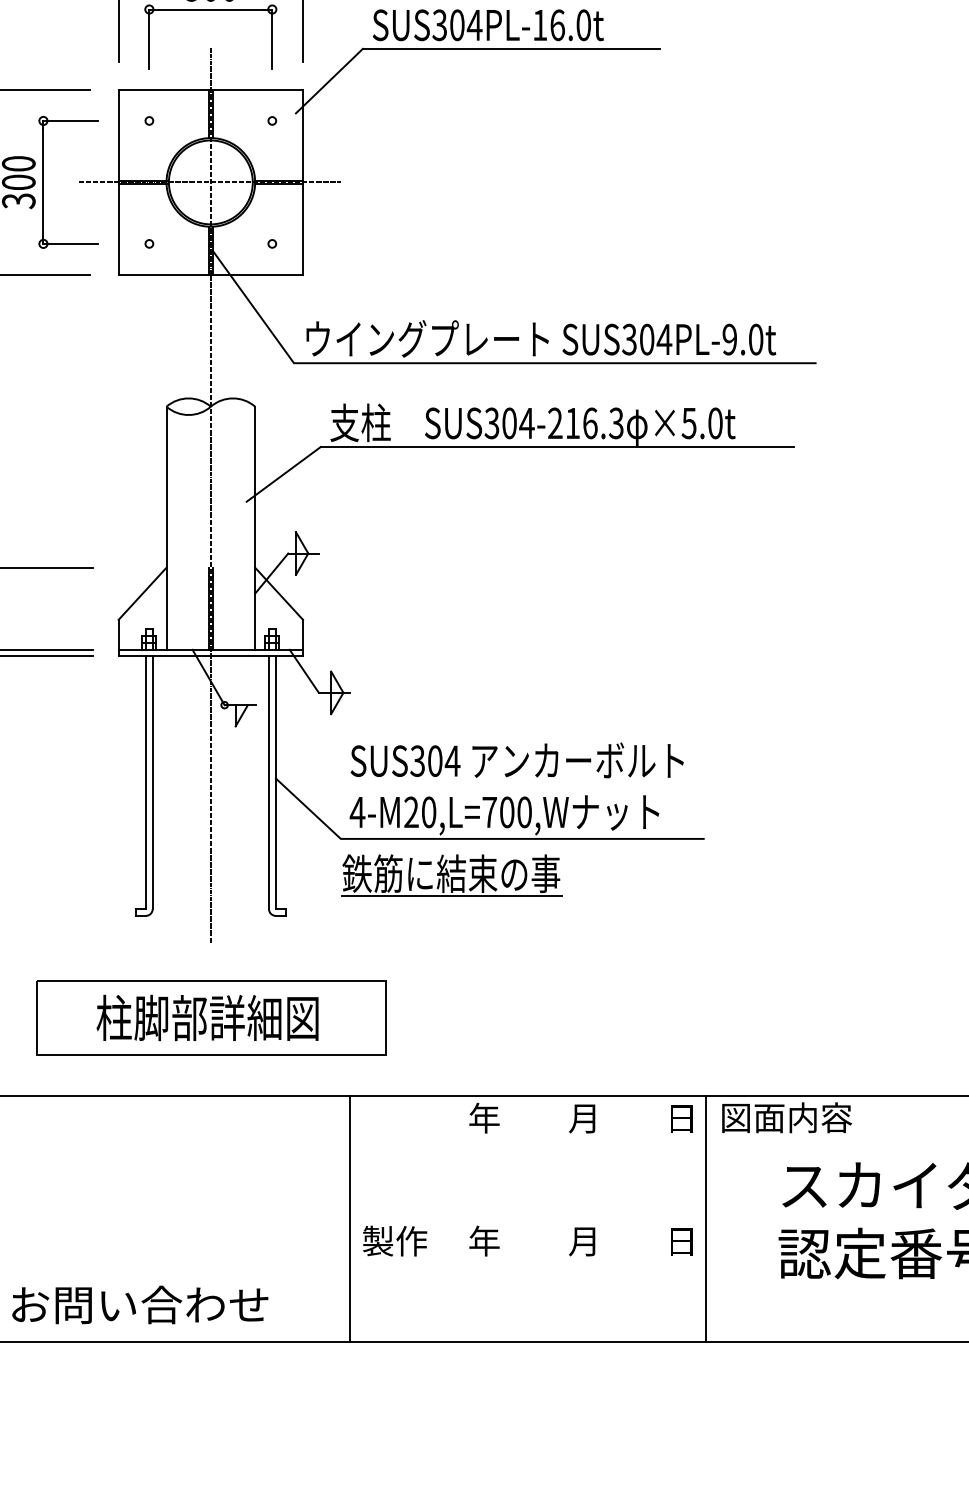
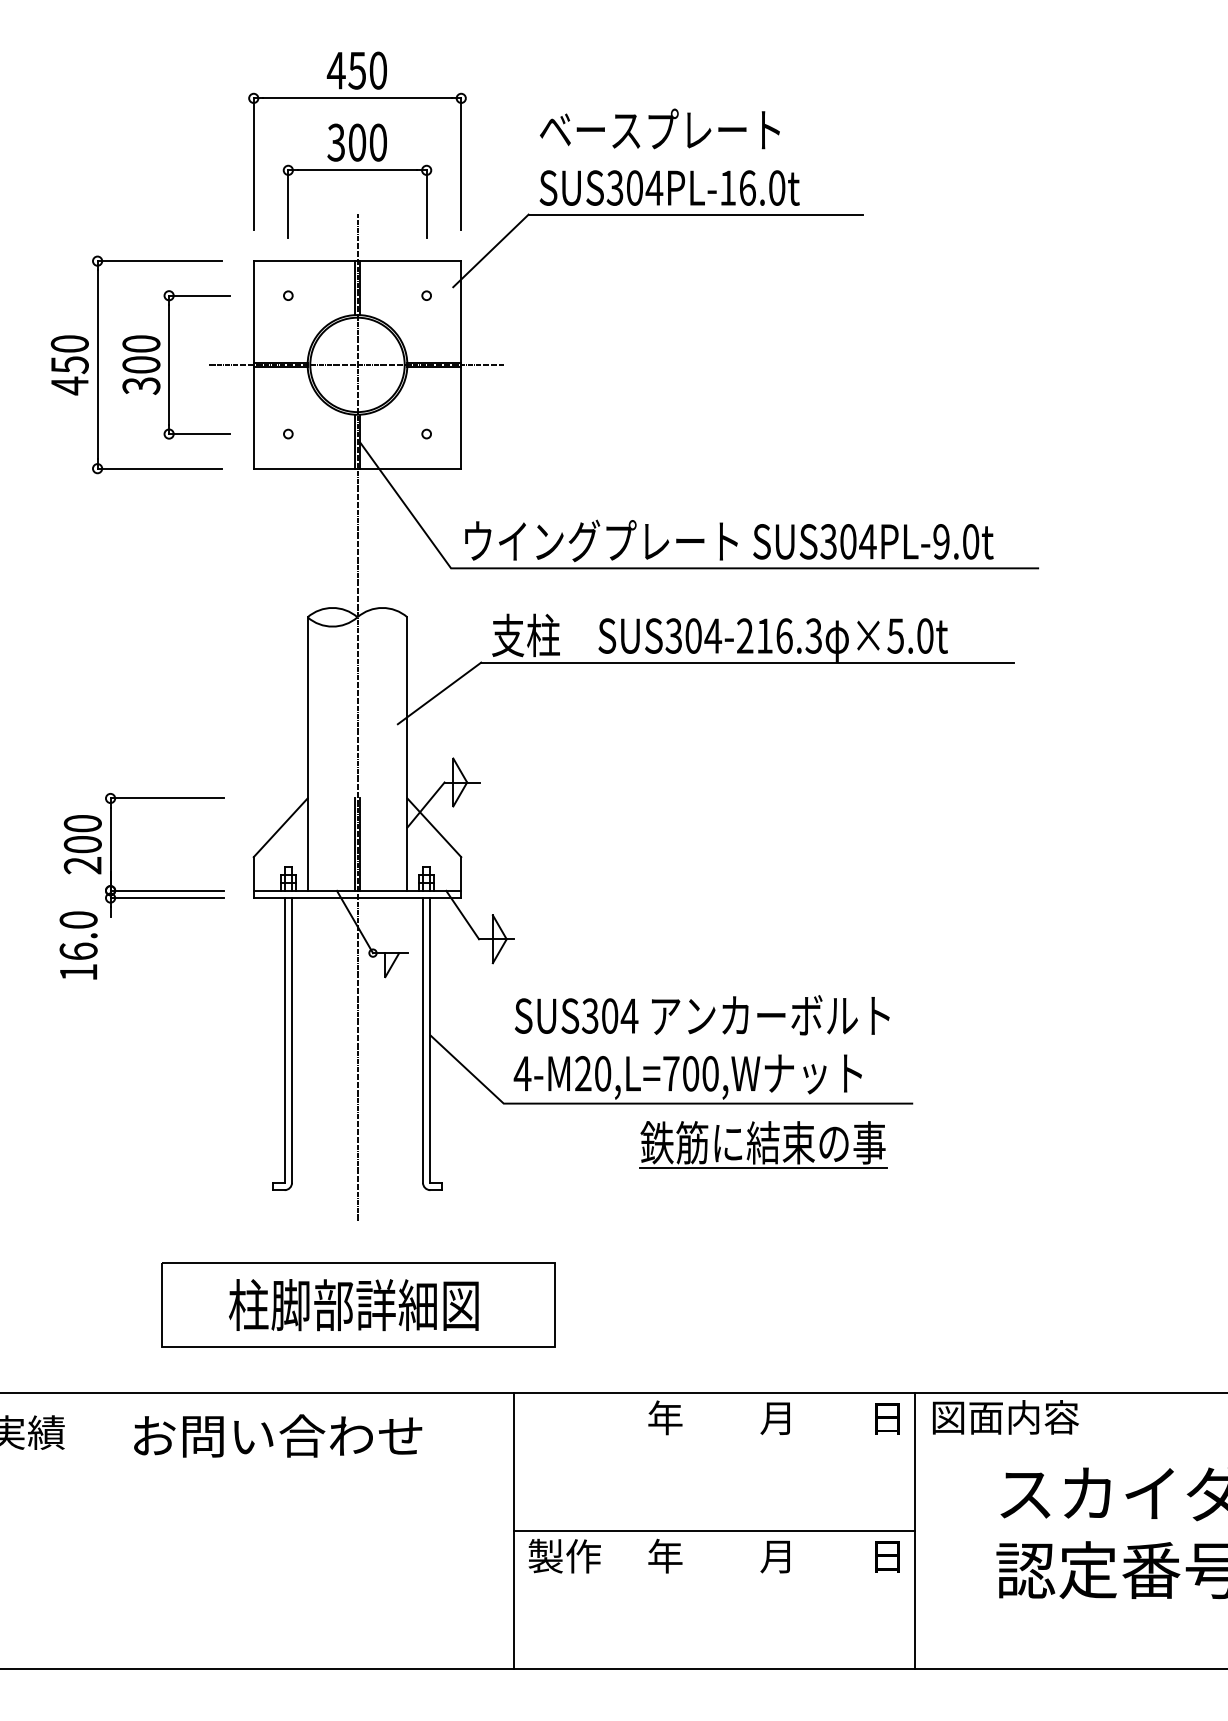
part: (451, 875) -> (763, 1144), moved
line: (528, 1219) -> (714, 1531), added
text: (140, 1304) -> (278, 1435), moved

